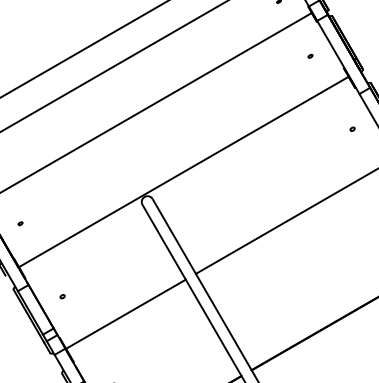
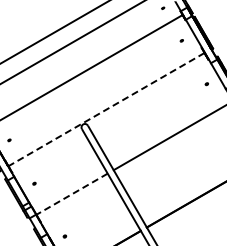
line: (183, 171) -> (106, 109), solid -> dashed
line: (124, 314) -> (71, 194), solid -> dashed

